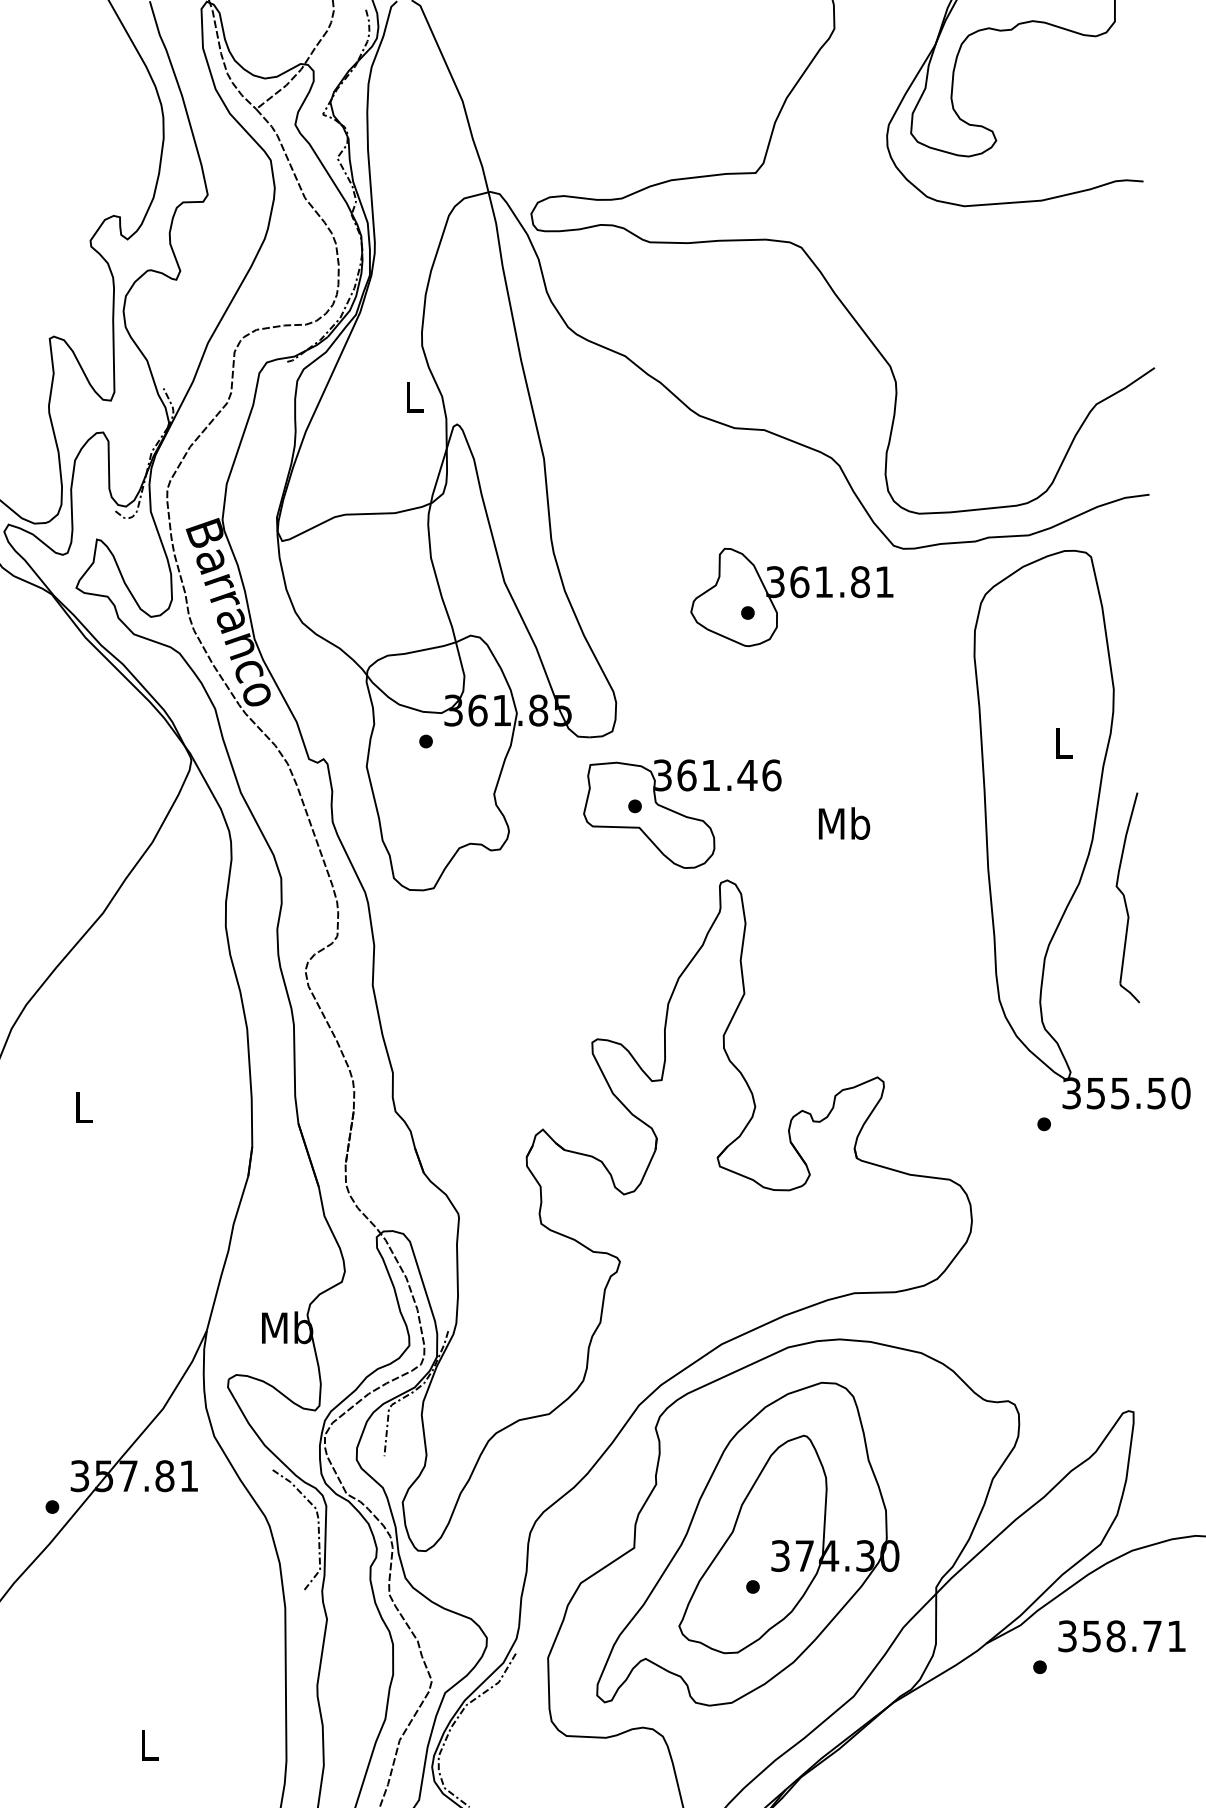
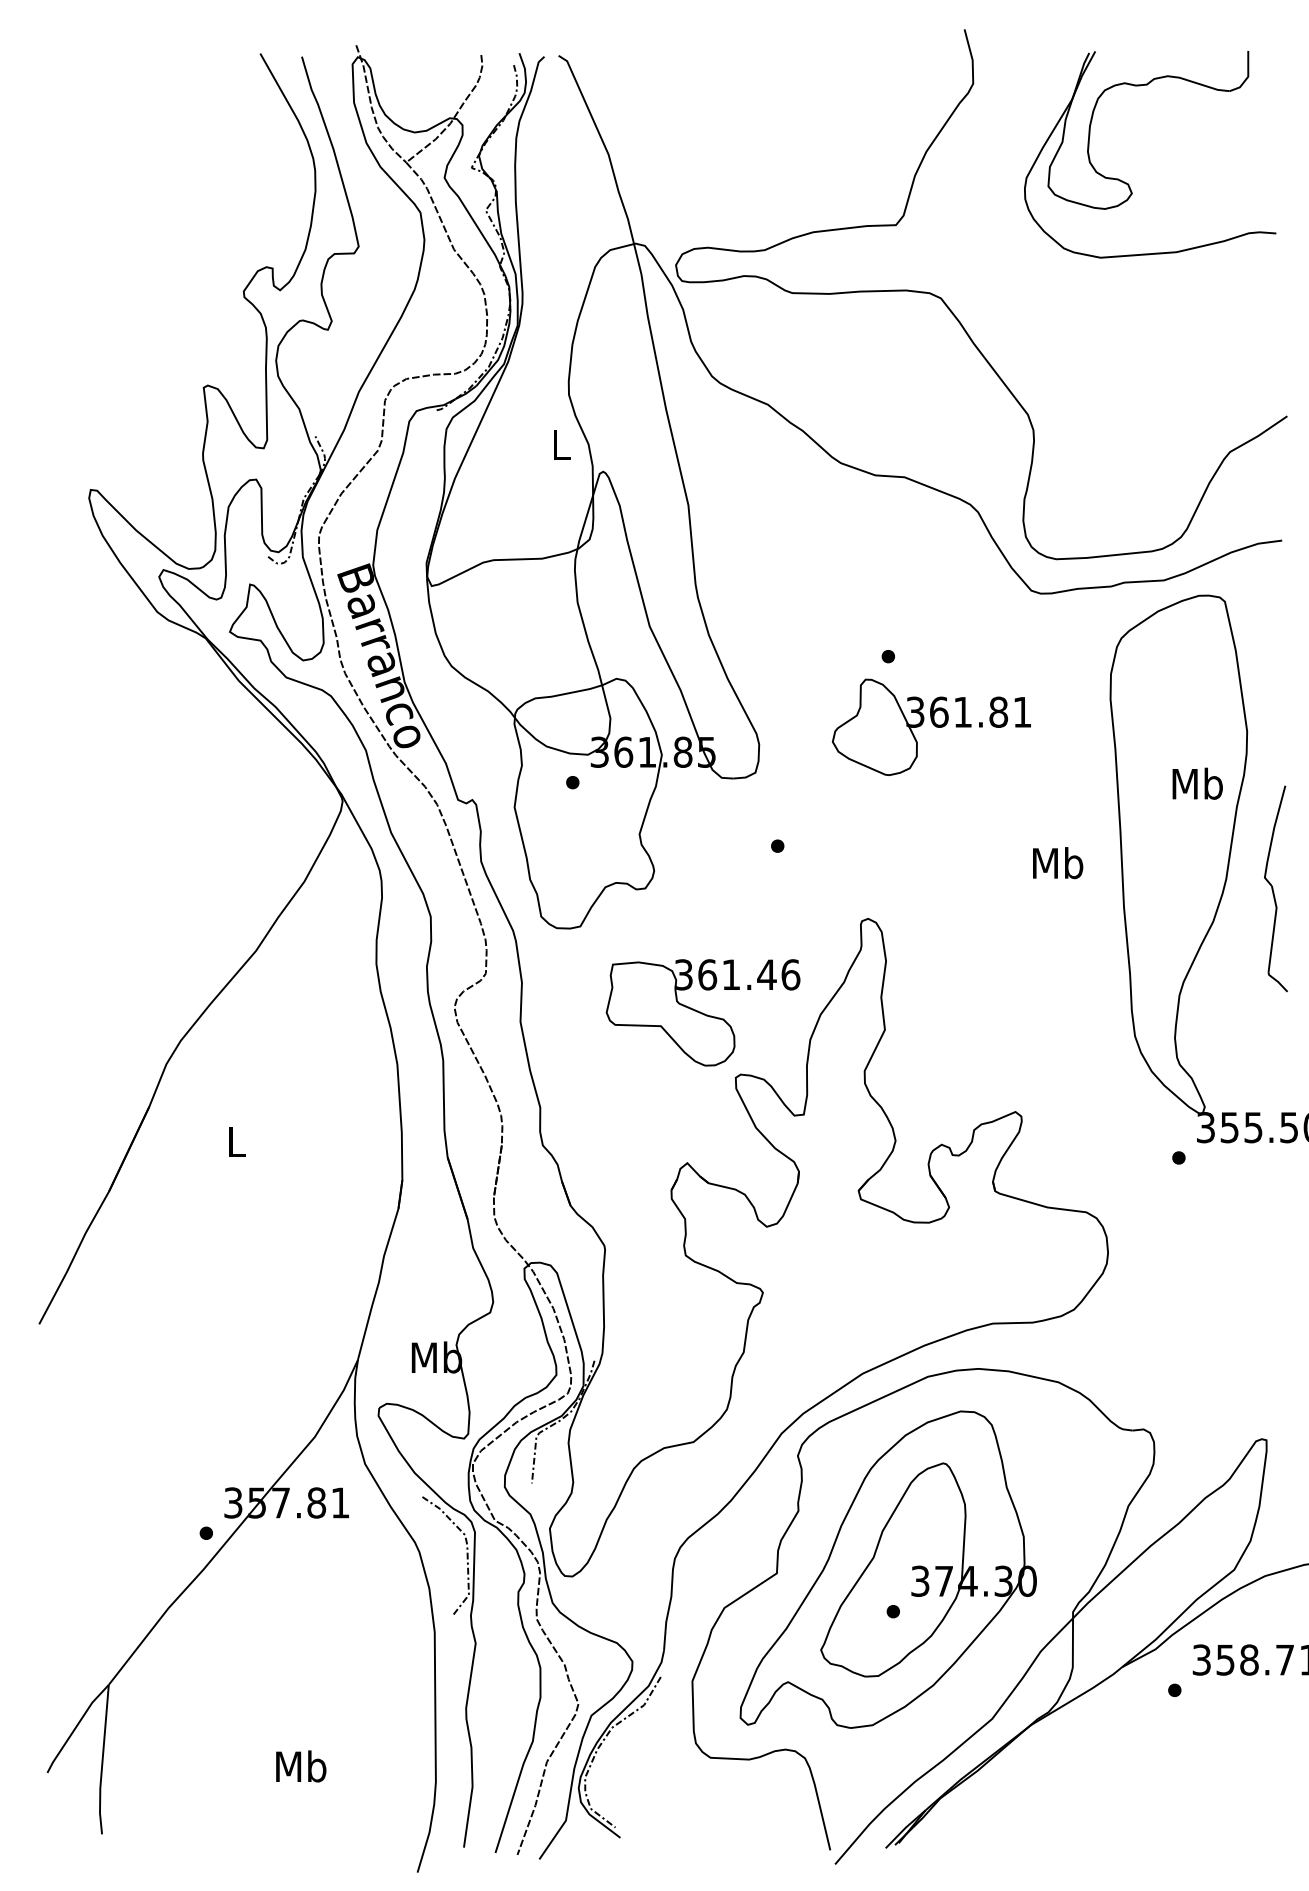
part: (791, 596) -> (931, 726), moved
text: (1063, 742) -> (1197, 783), L -> Mb
part: (681, 813) -> (702, 1012), moved
text: (844, 824) -> (1058, 863), moved
part: (1127, 897) -> (1275, 888), moved
text: (149, 1744) -> (301, 1766), L -> Mb

